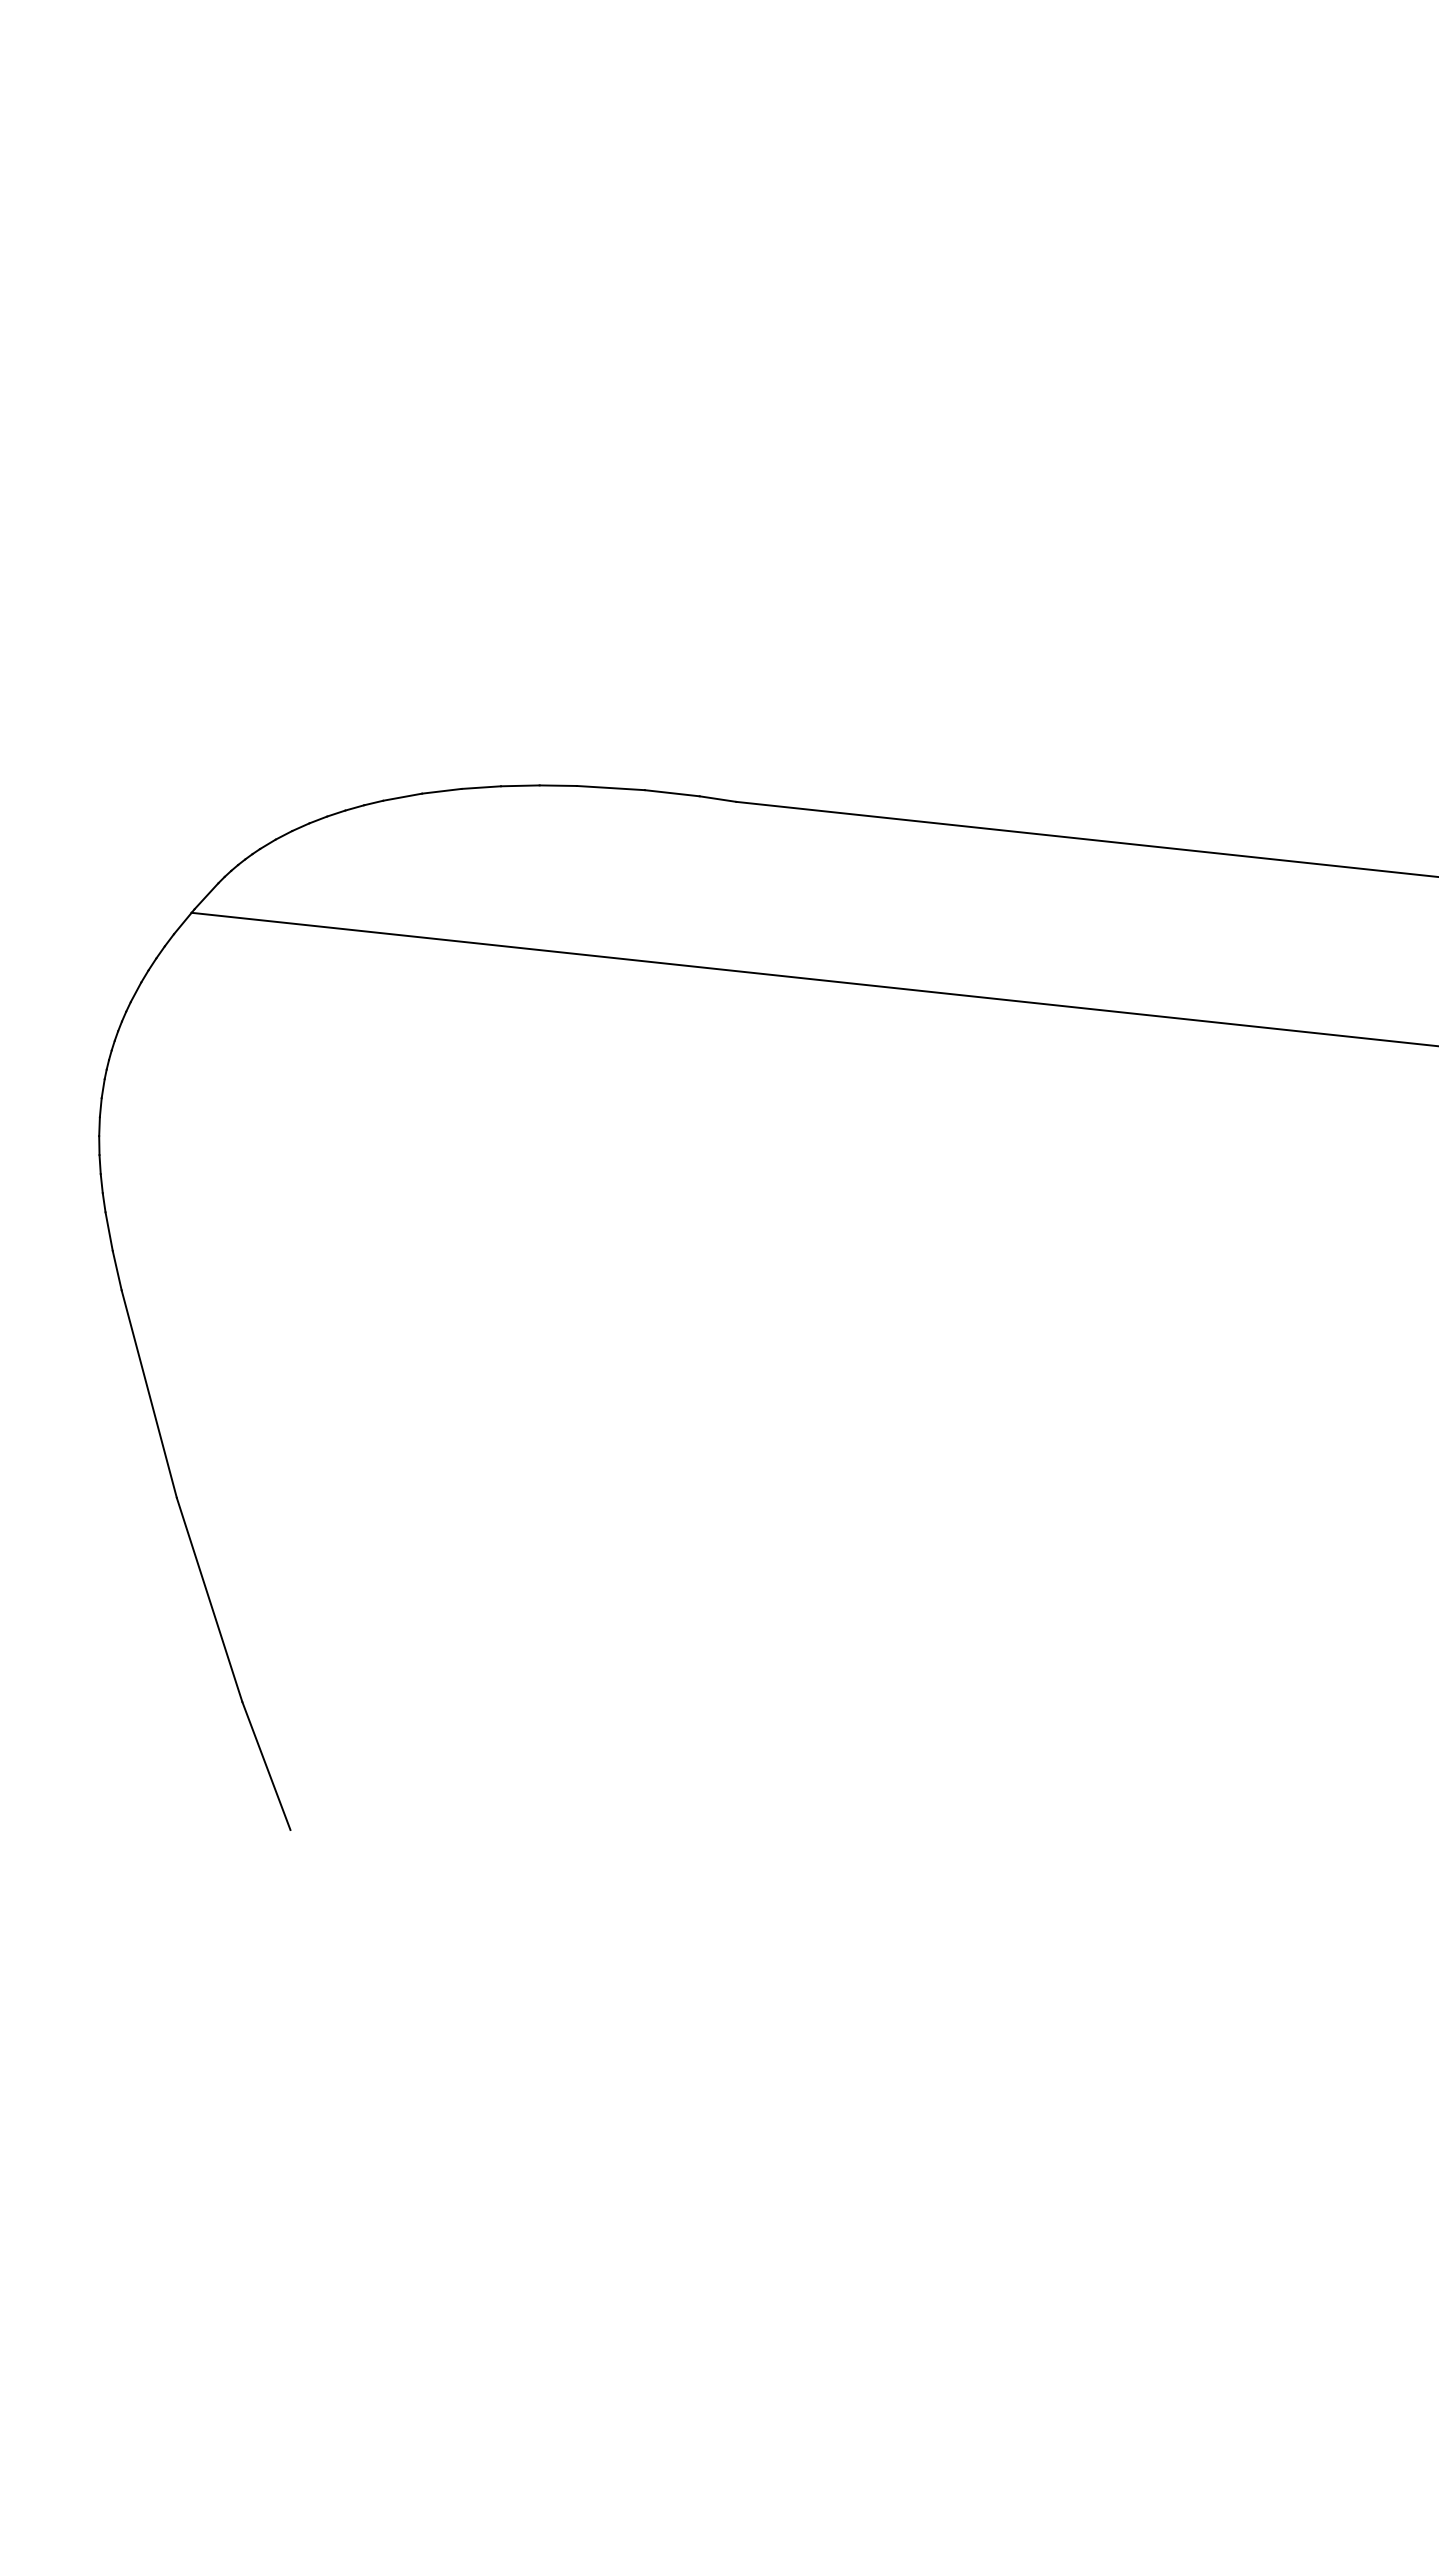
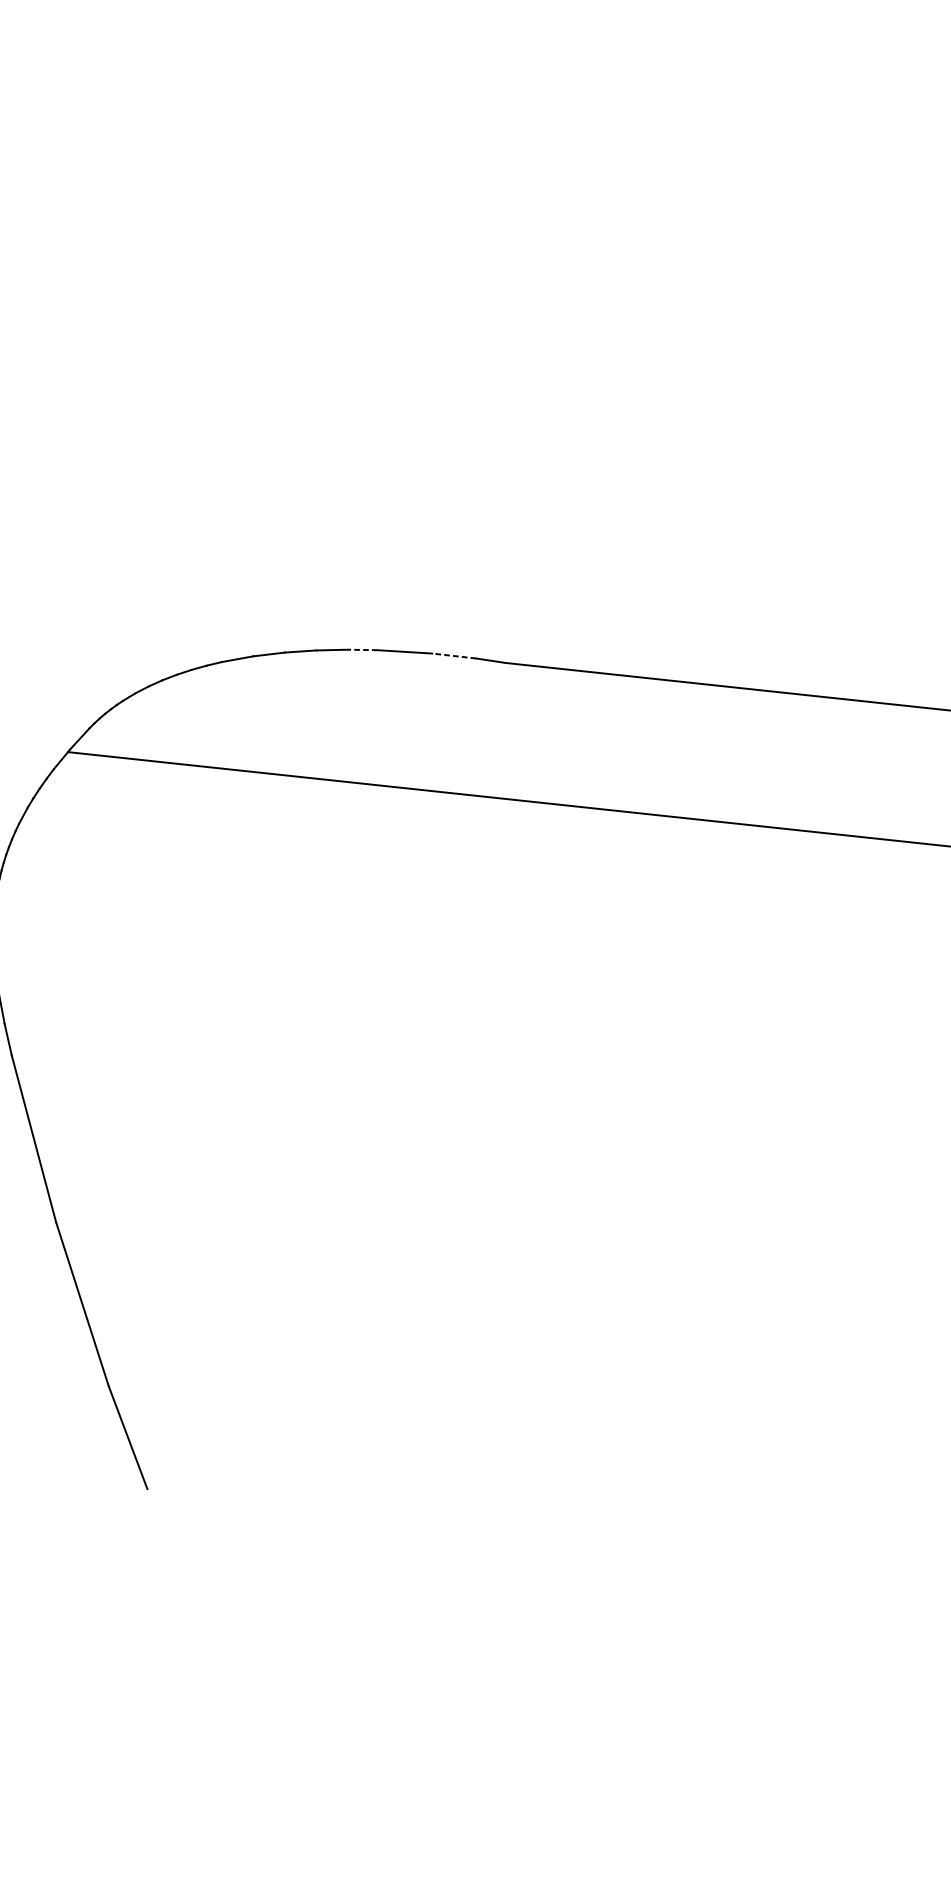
line: (558, 785) -> (362, 649), solid -> dashed
line: (672, 793) -> (454, 656), solid -> dashed

